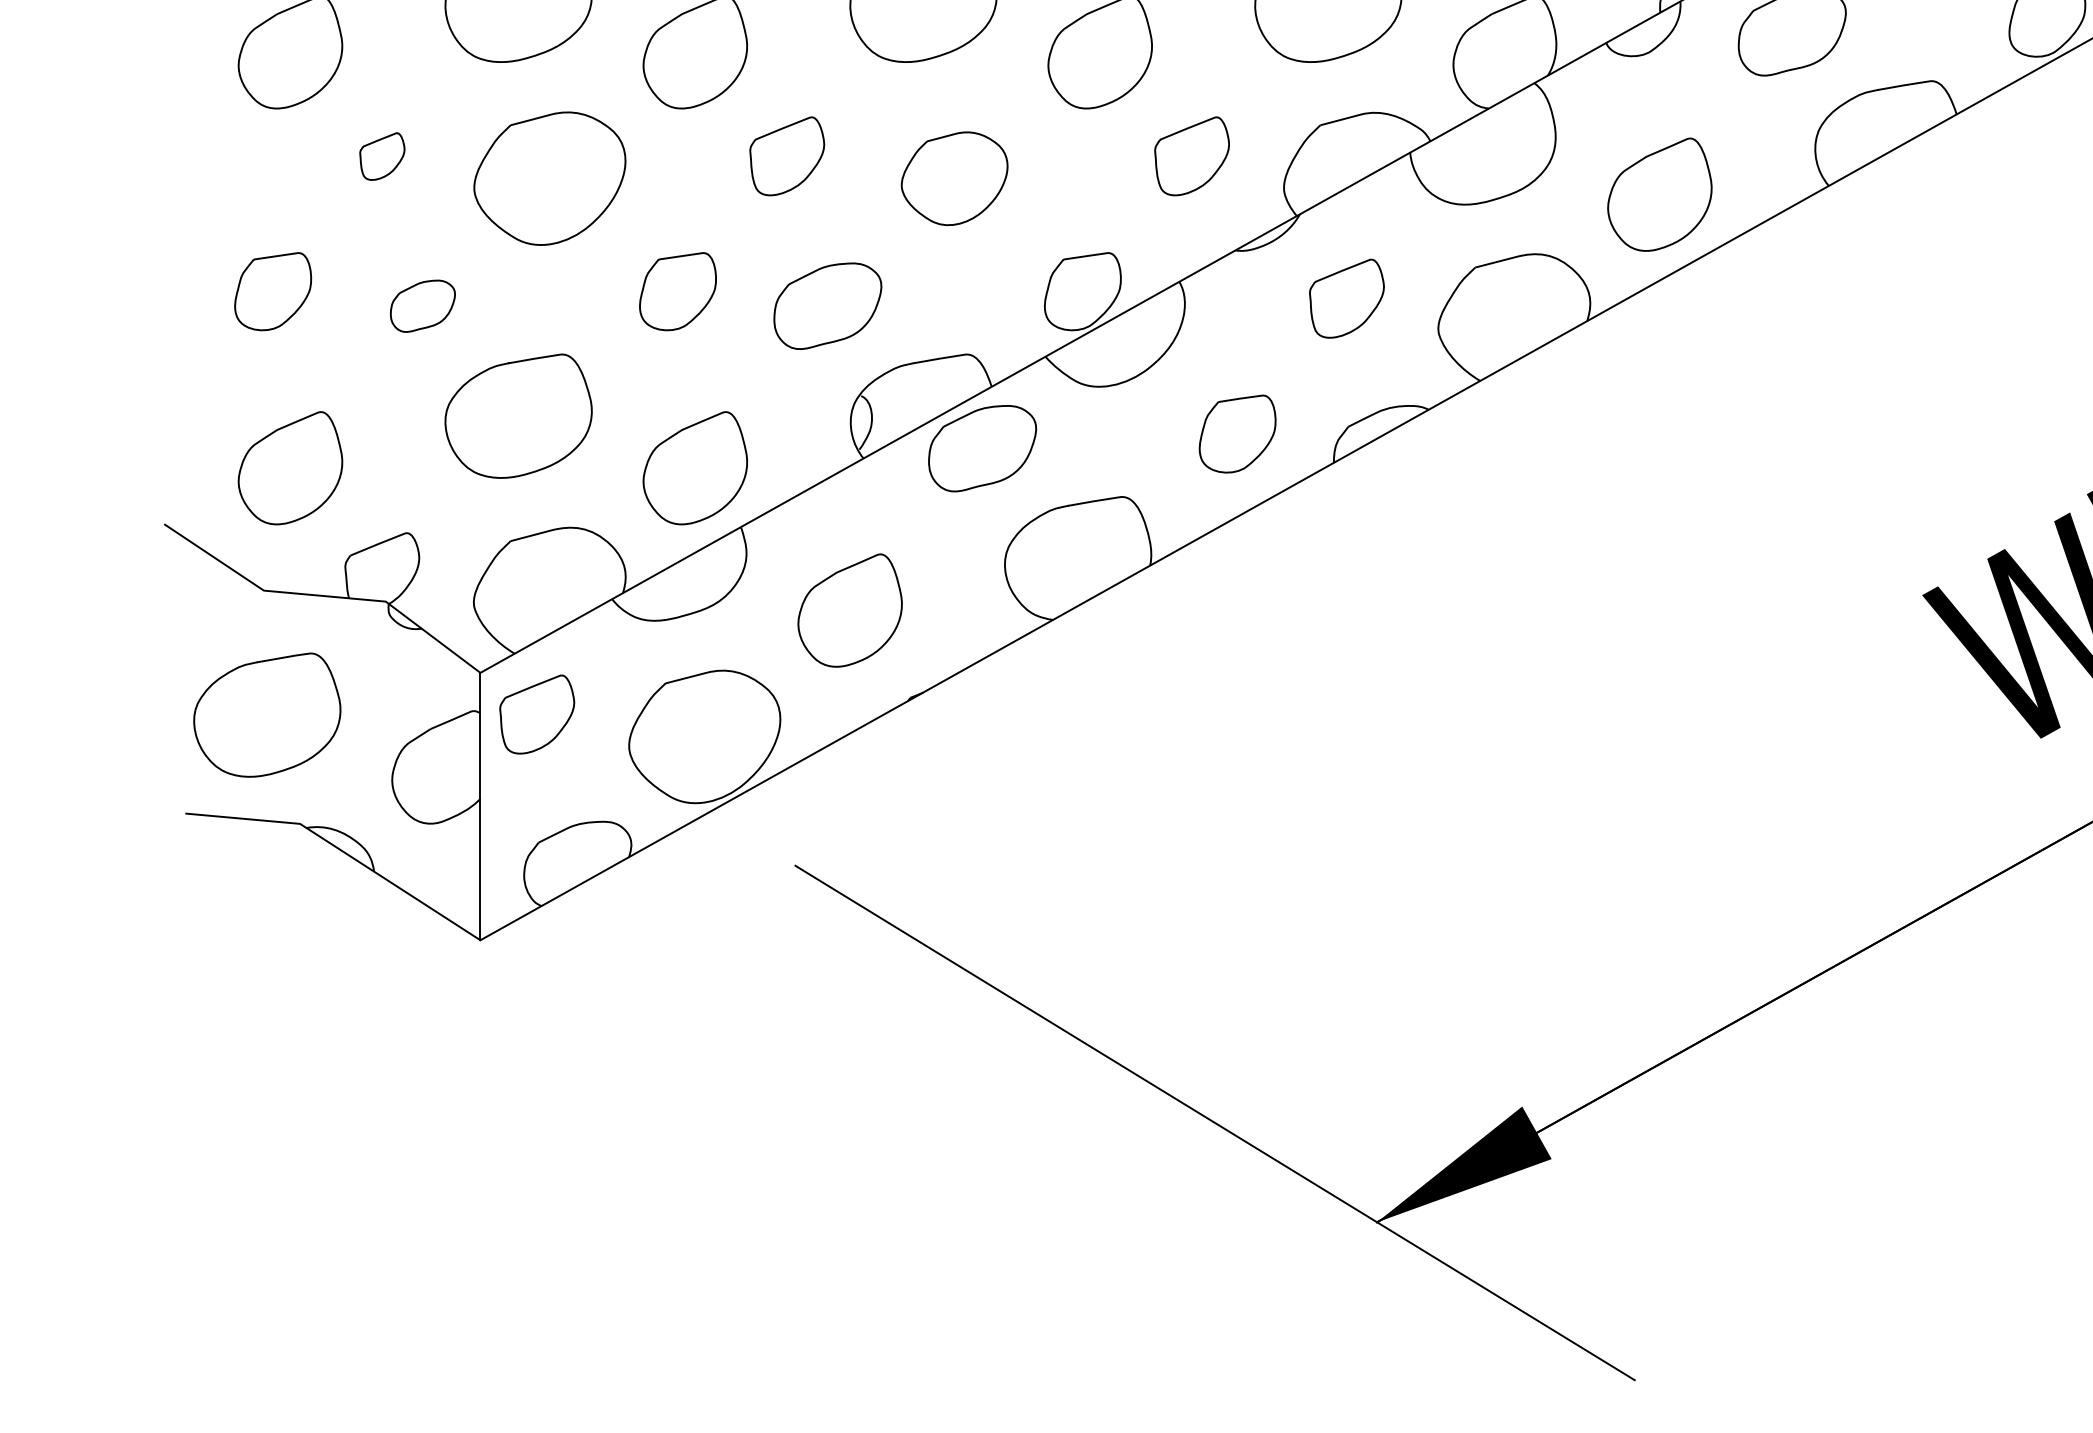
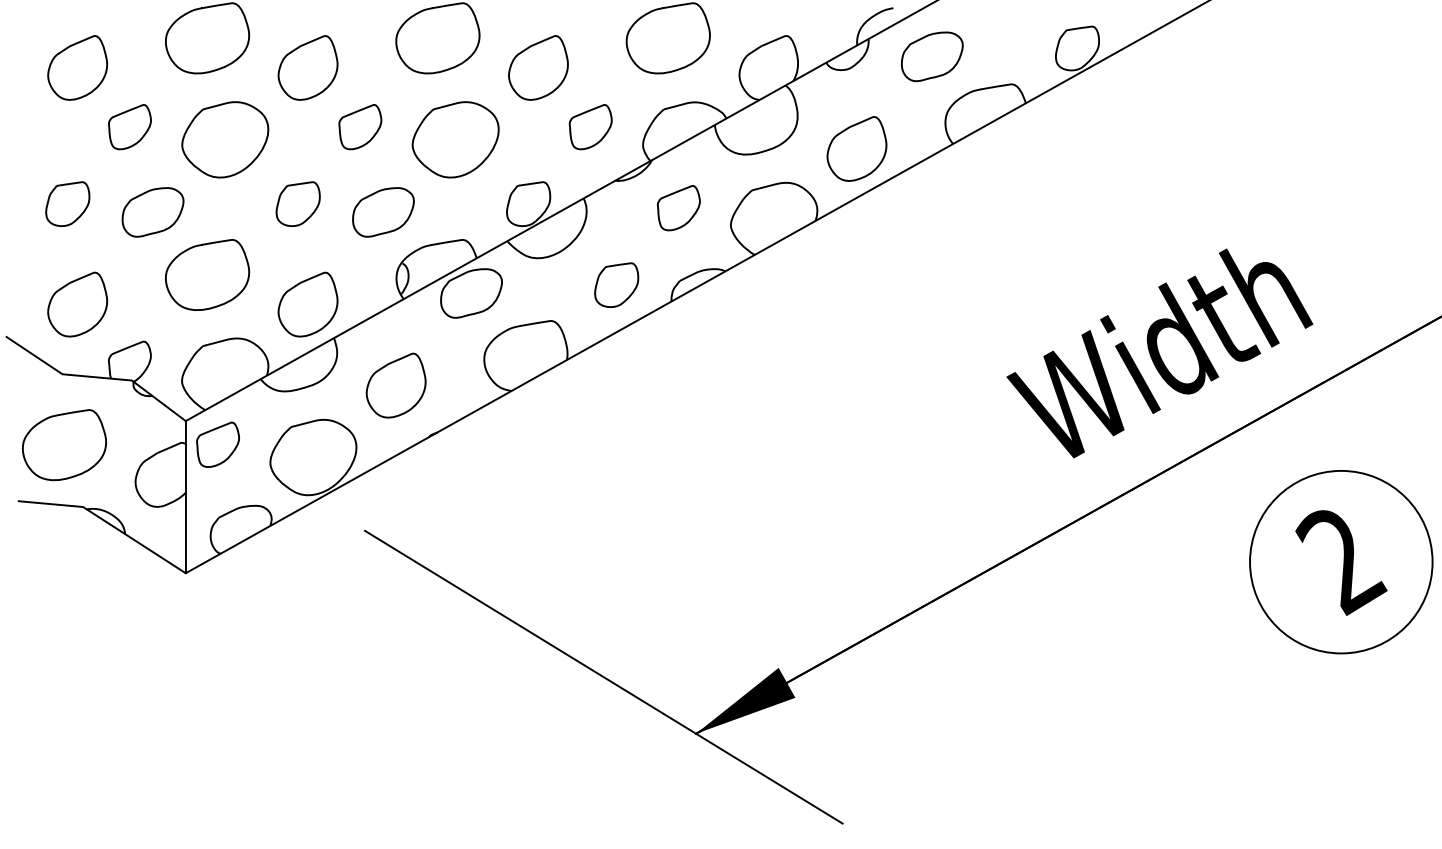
part: (381, 156) -> (129, 127), size x1.67
part: (954, 178) -> (455, 139), size x1.43
part: (421, 306) -> (152, 212), size x1.67

